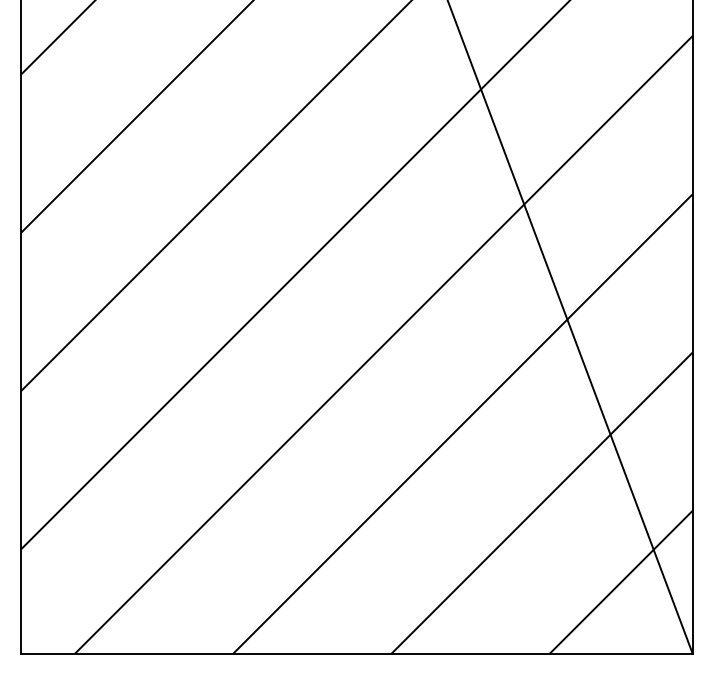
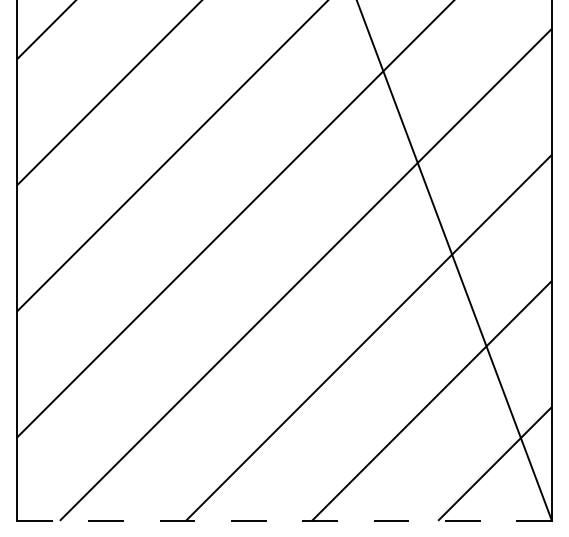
line: (357, 653) -> (284, 520), solid -> dashed

